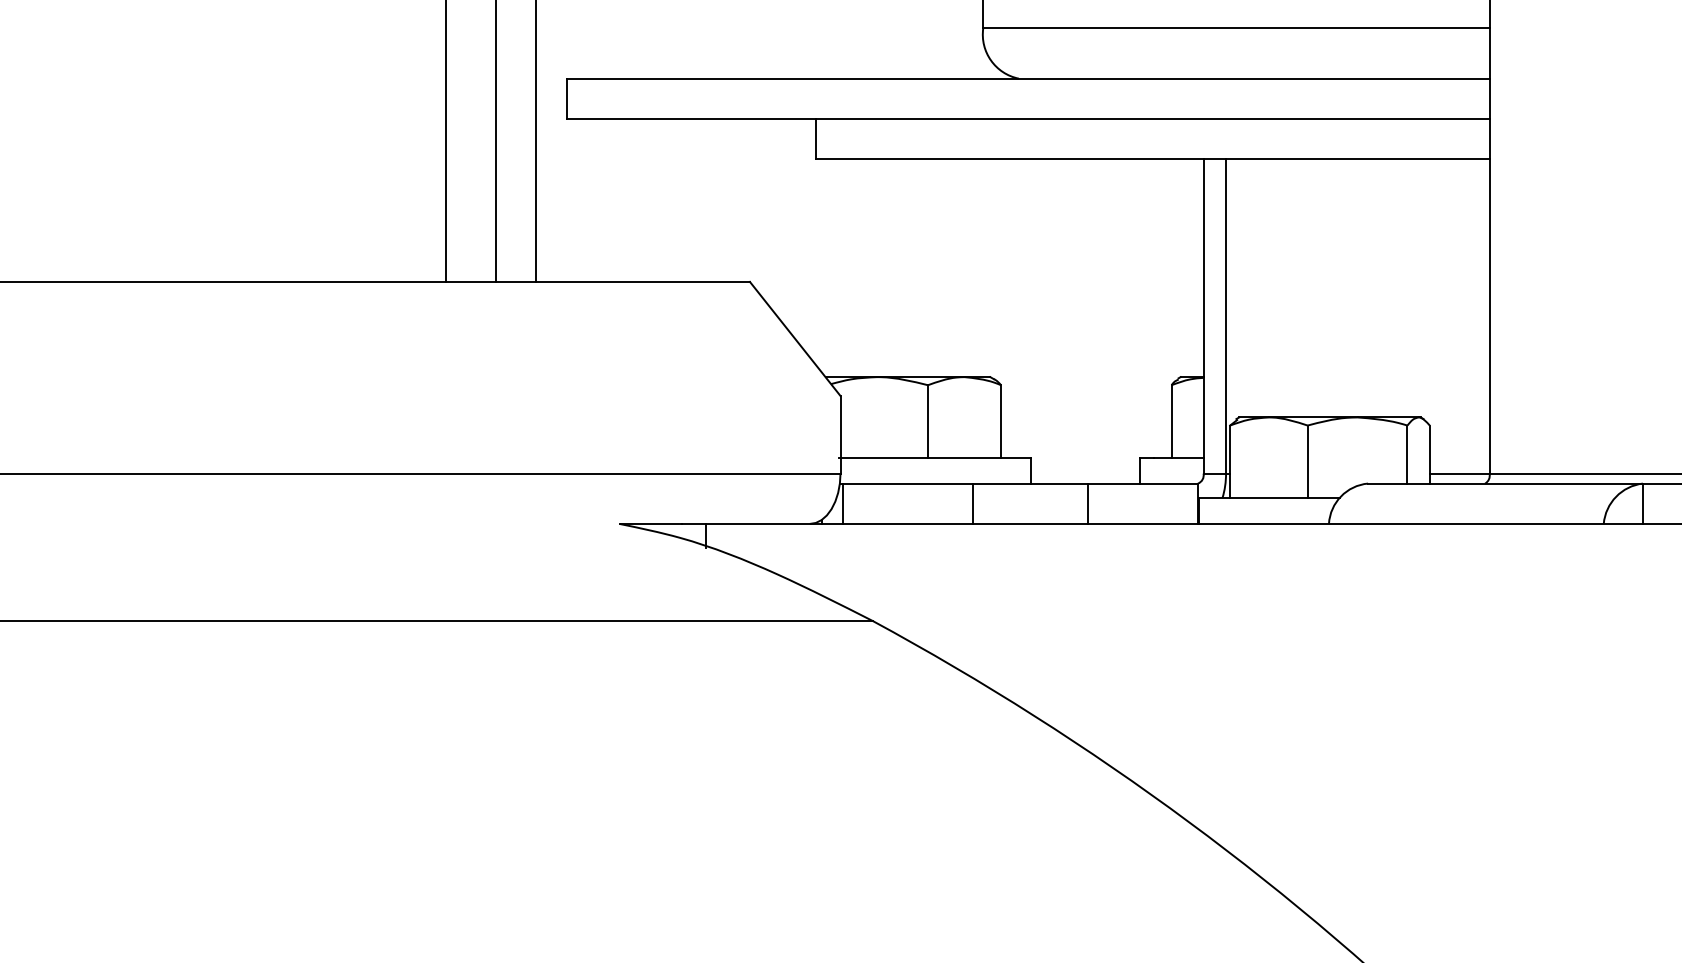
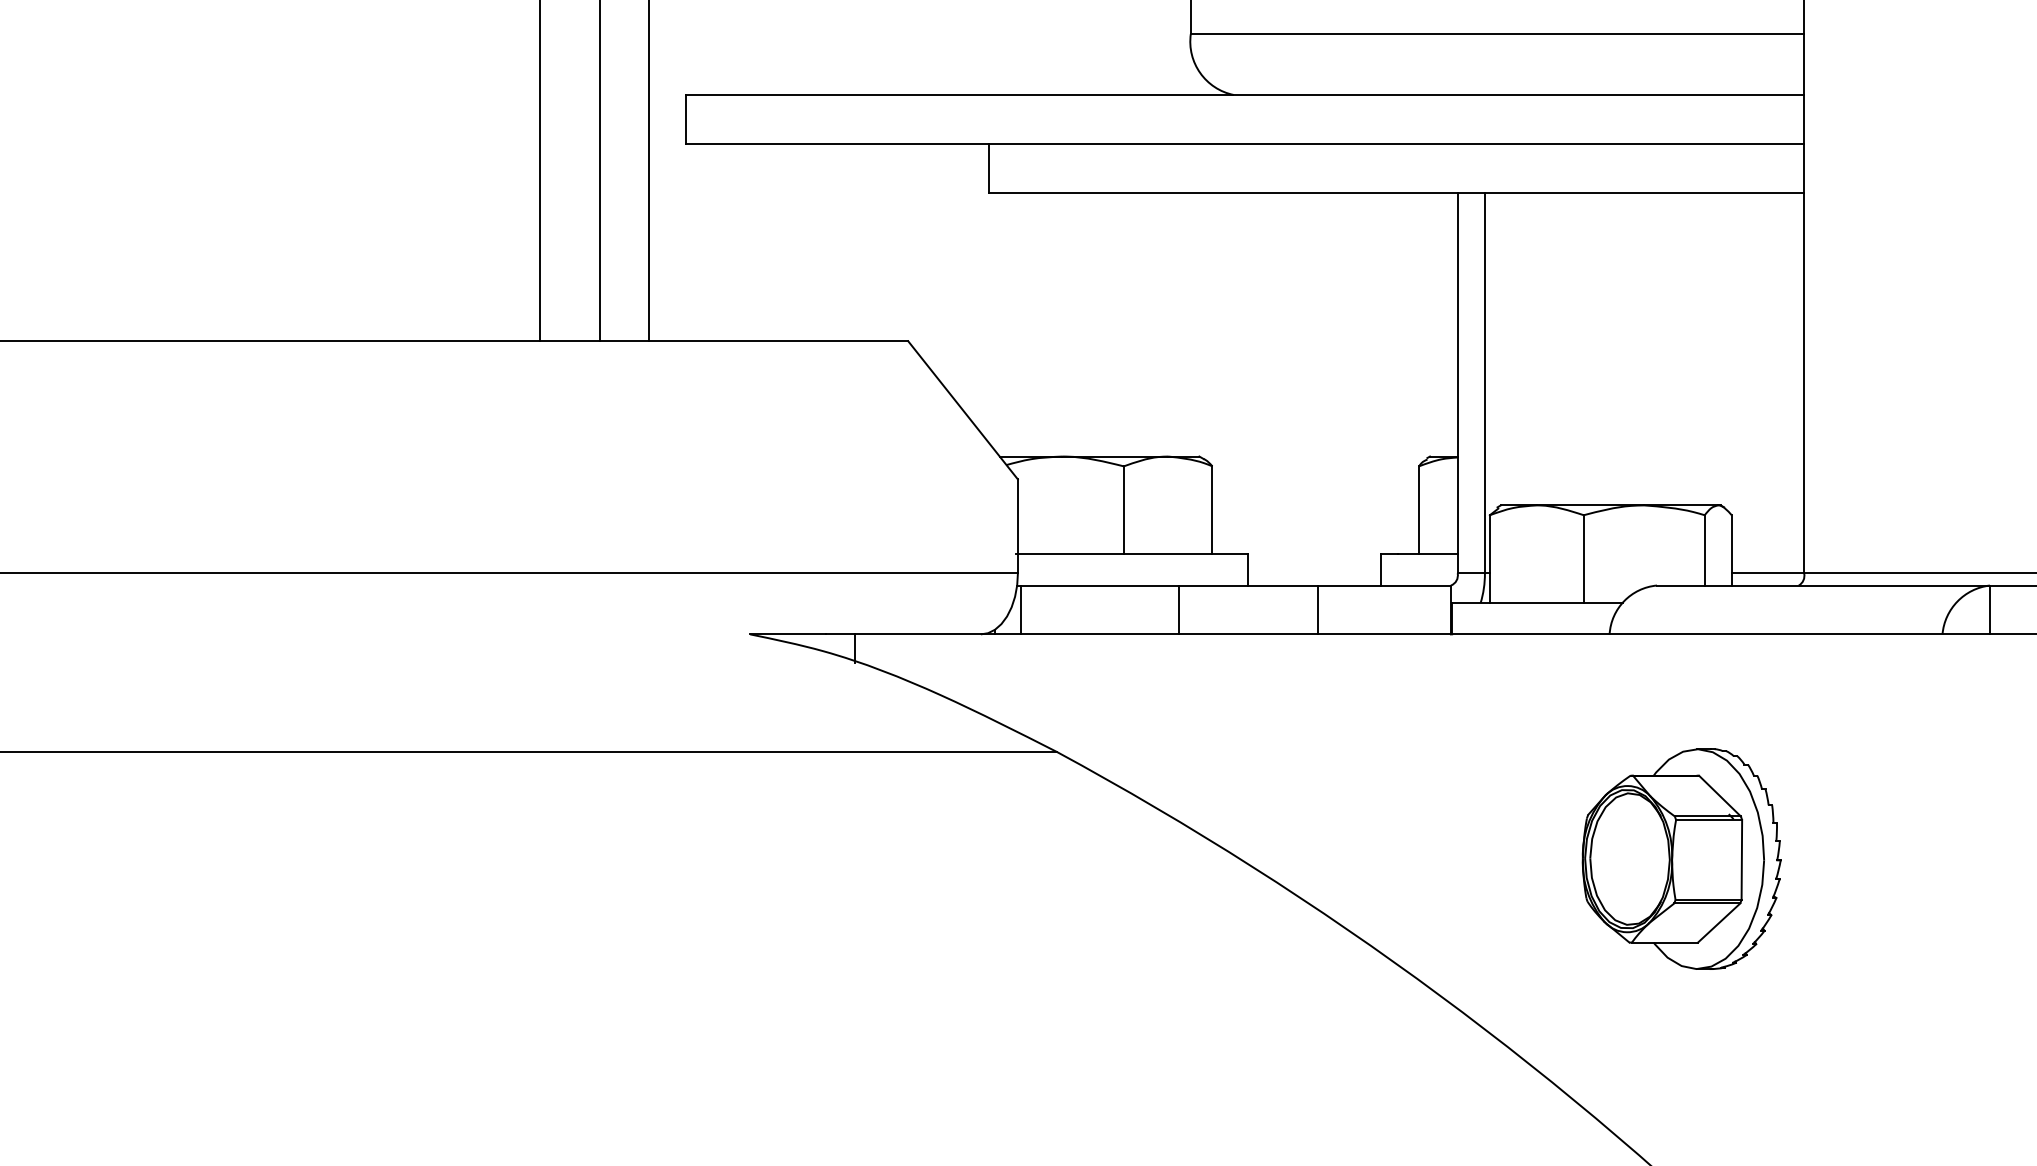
part: (1388, 708) -> (1681, 858), added

